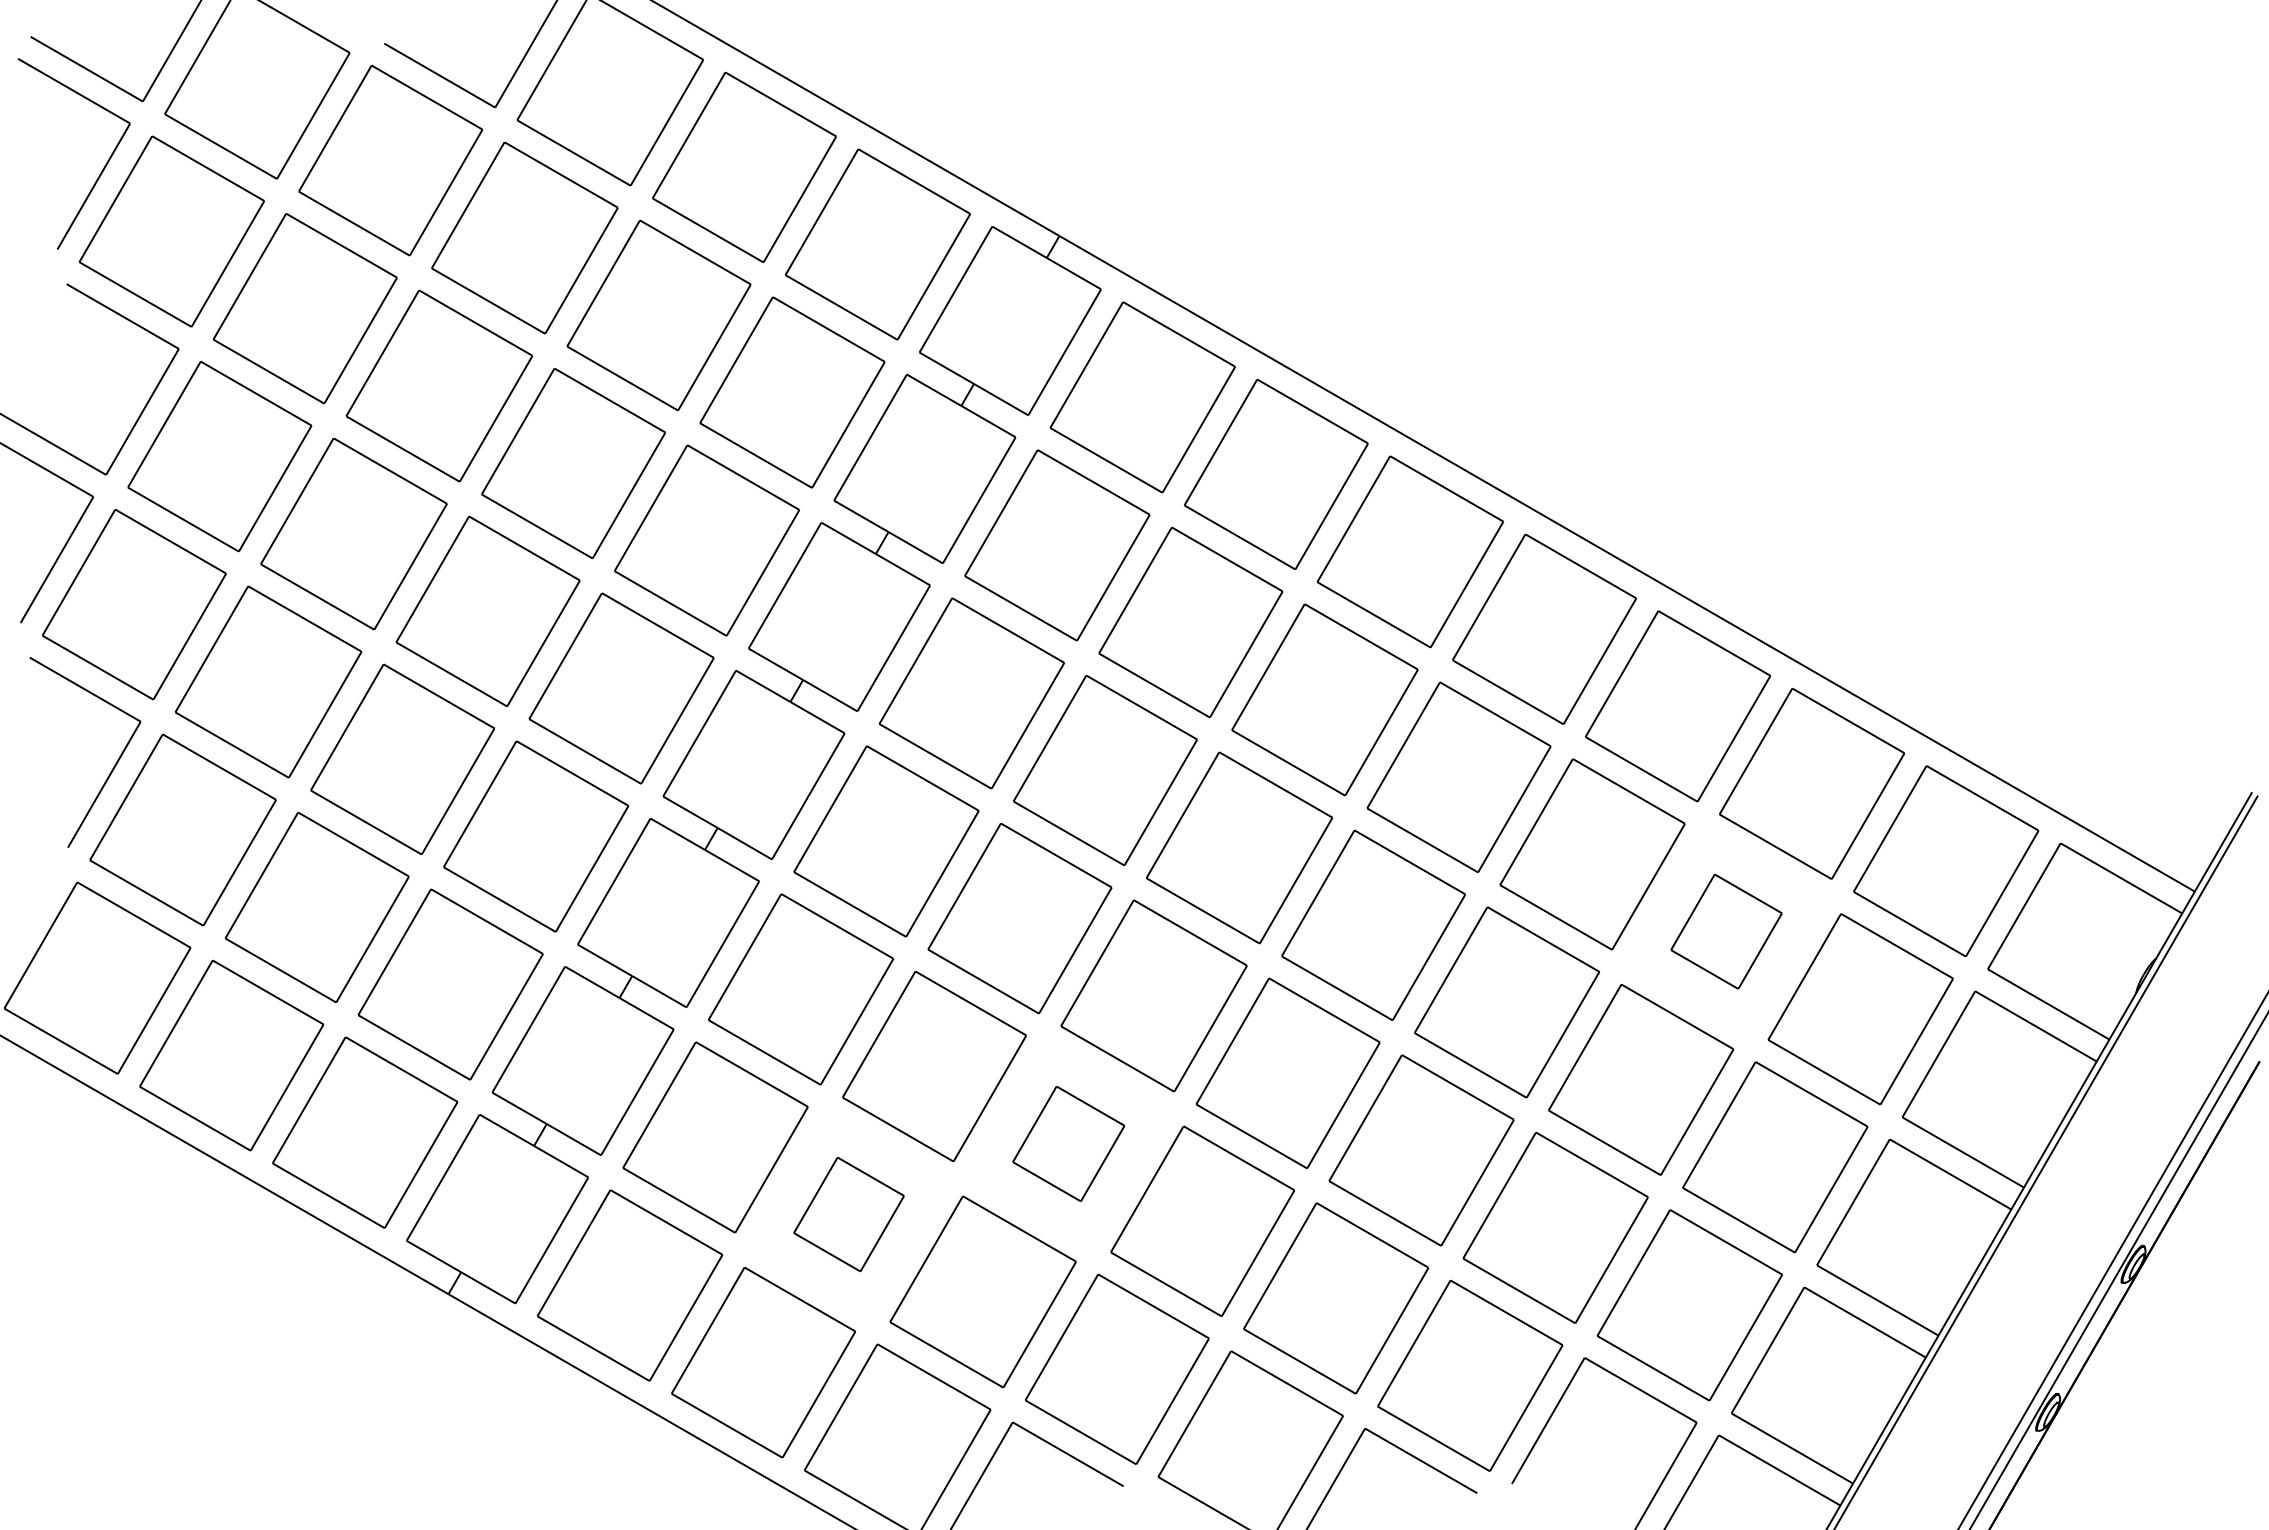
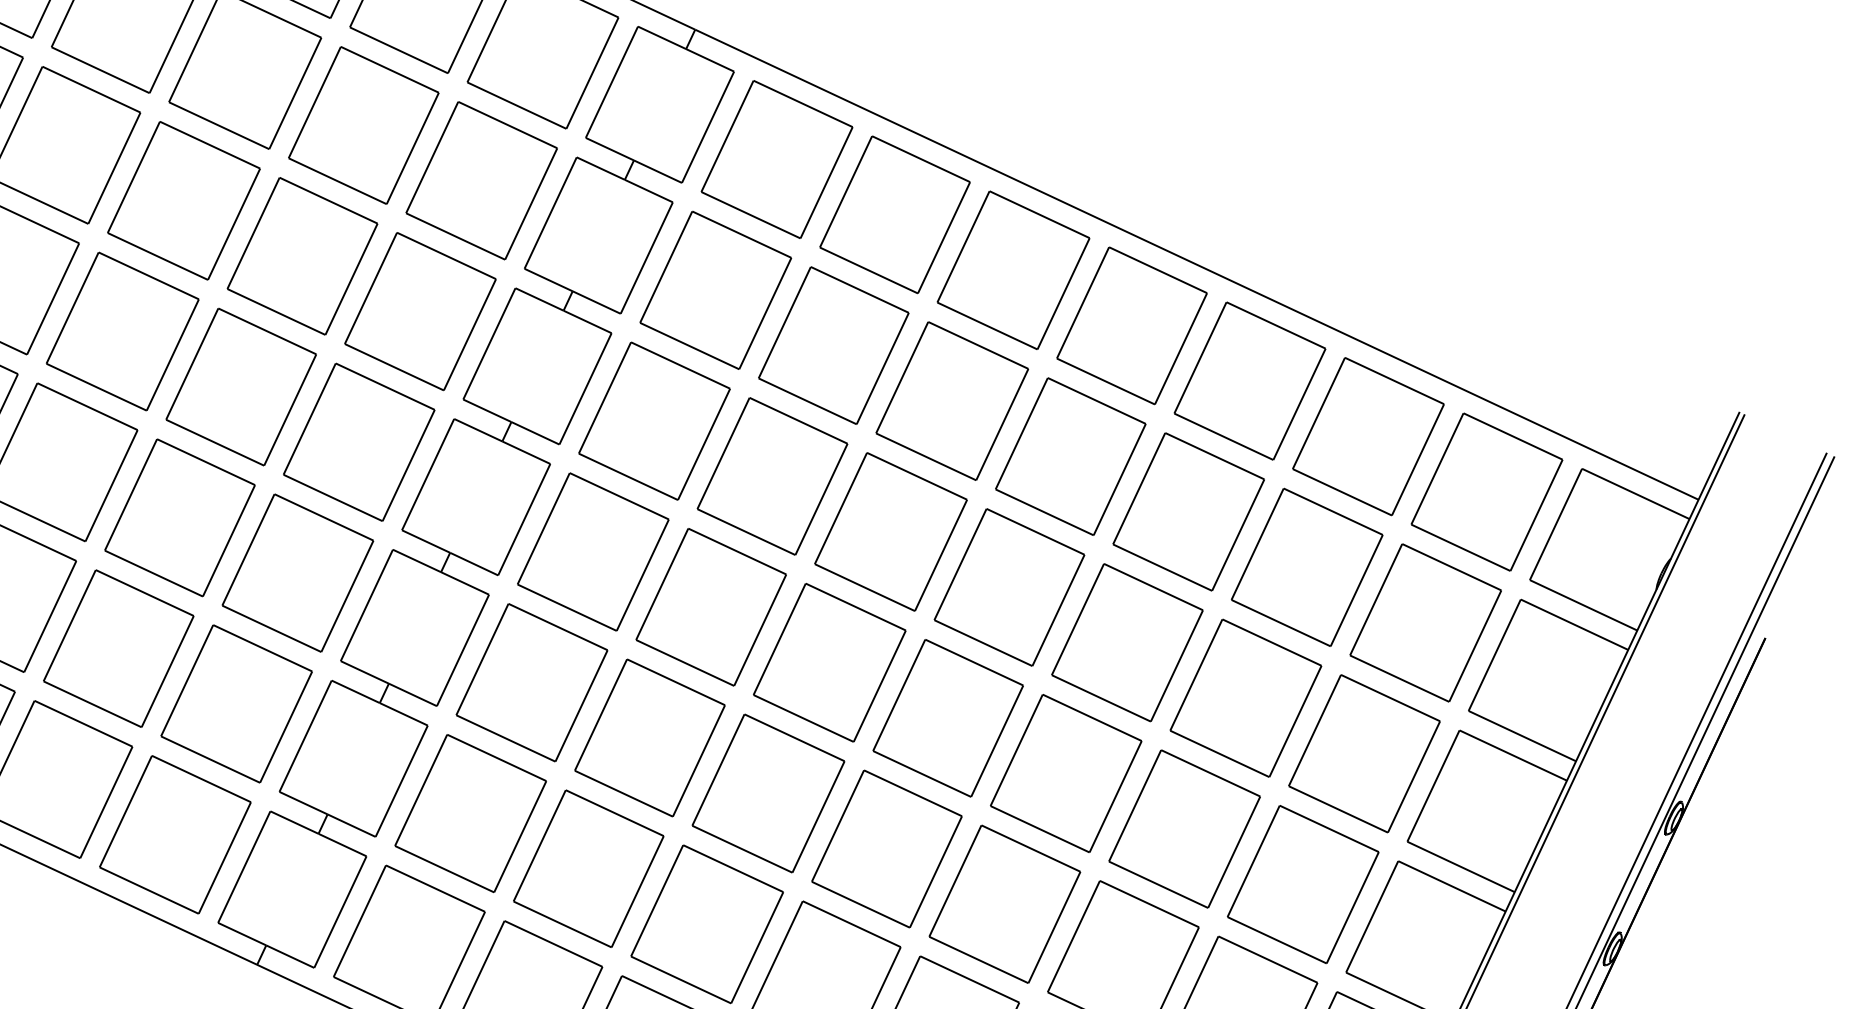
part: (1726, 931) -> (1307, 567), size x1.67
part: (1068, 1143) -> (768, 793), size x1.67
part: (848, 1214) -> (588, 868), size x1.67

